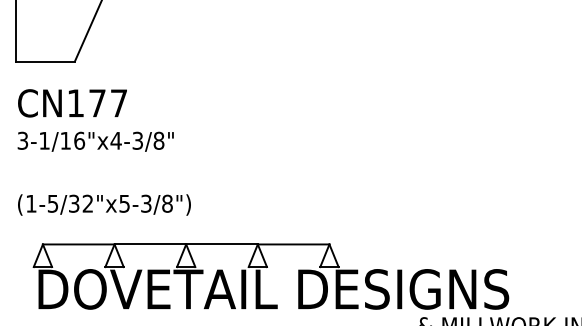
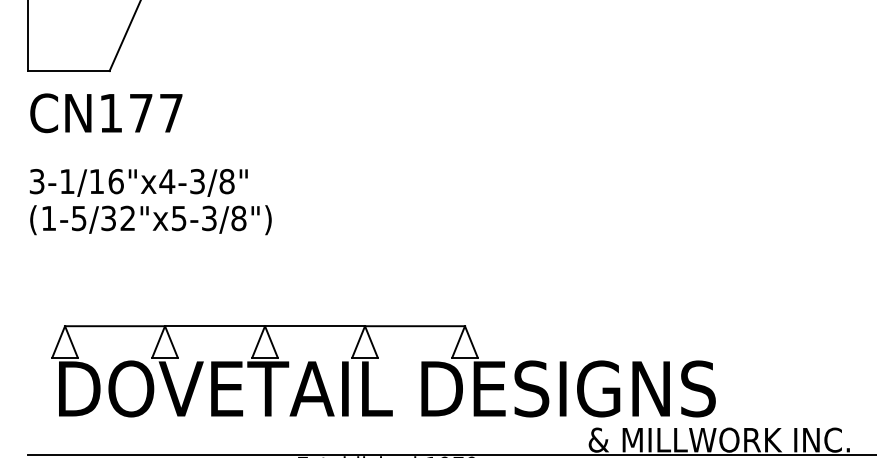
text: (72, 103) -> (106, 113), moved
text: (104, 205) -> (150, 220), moved

